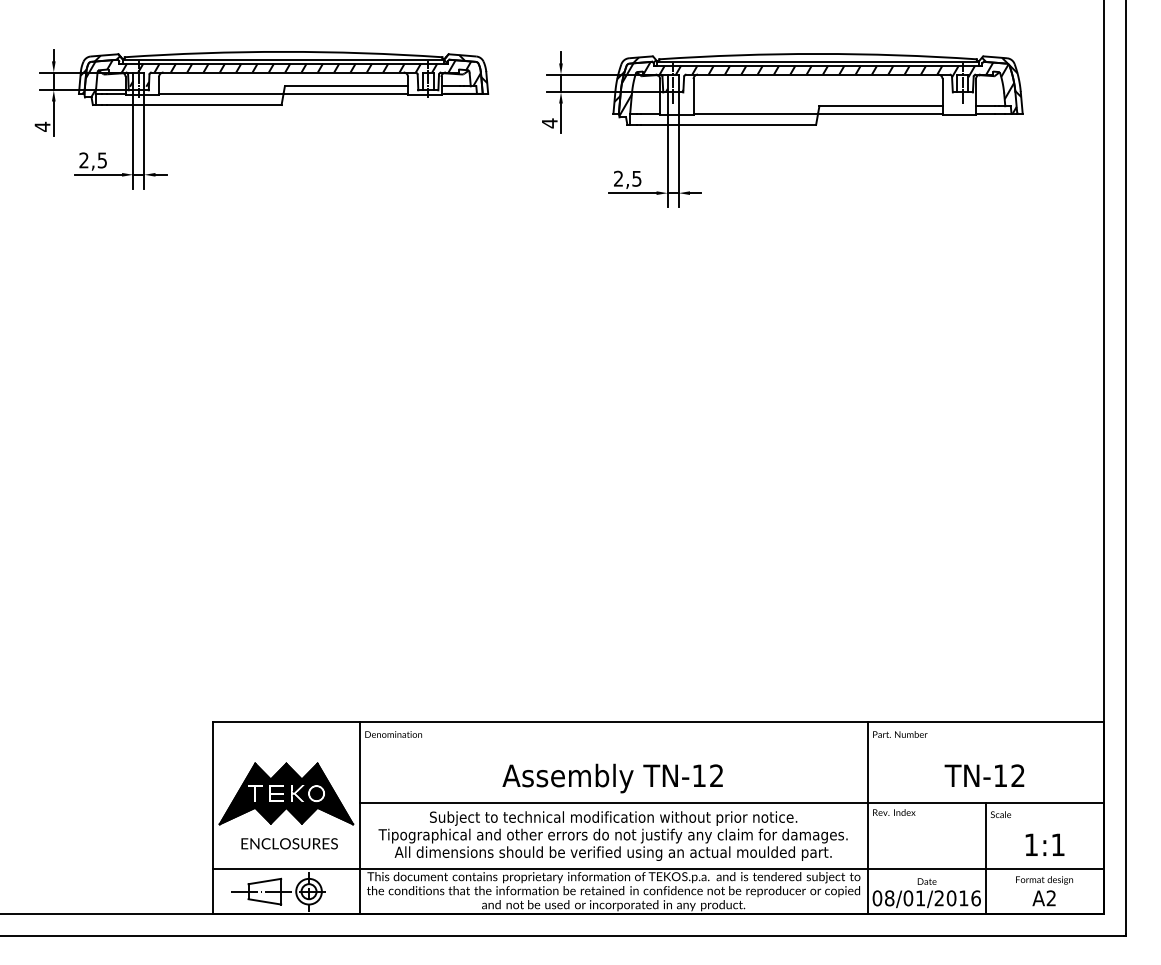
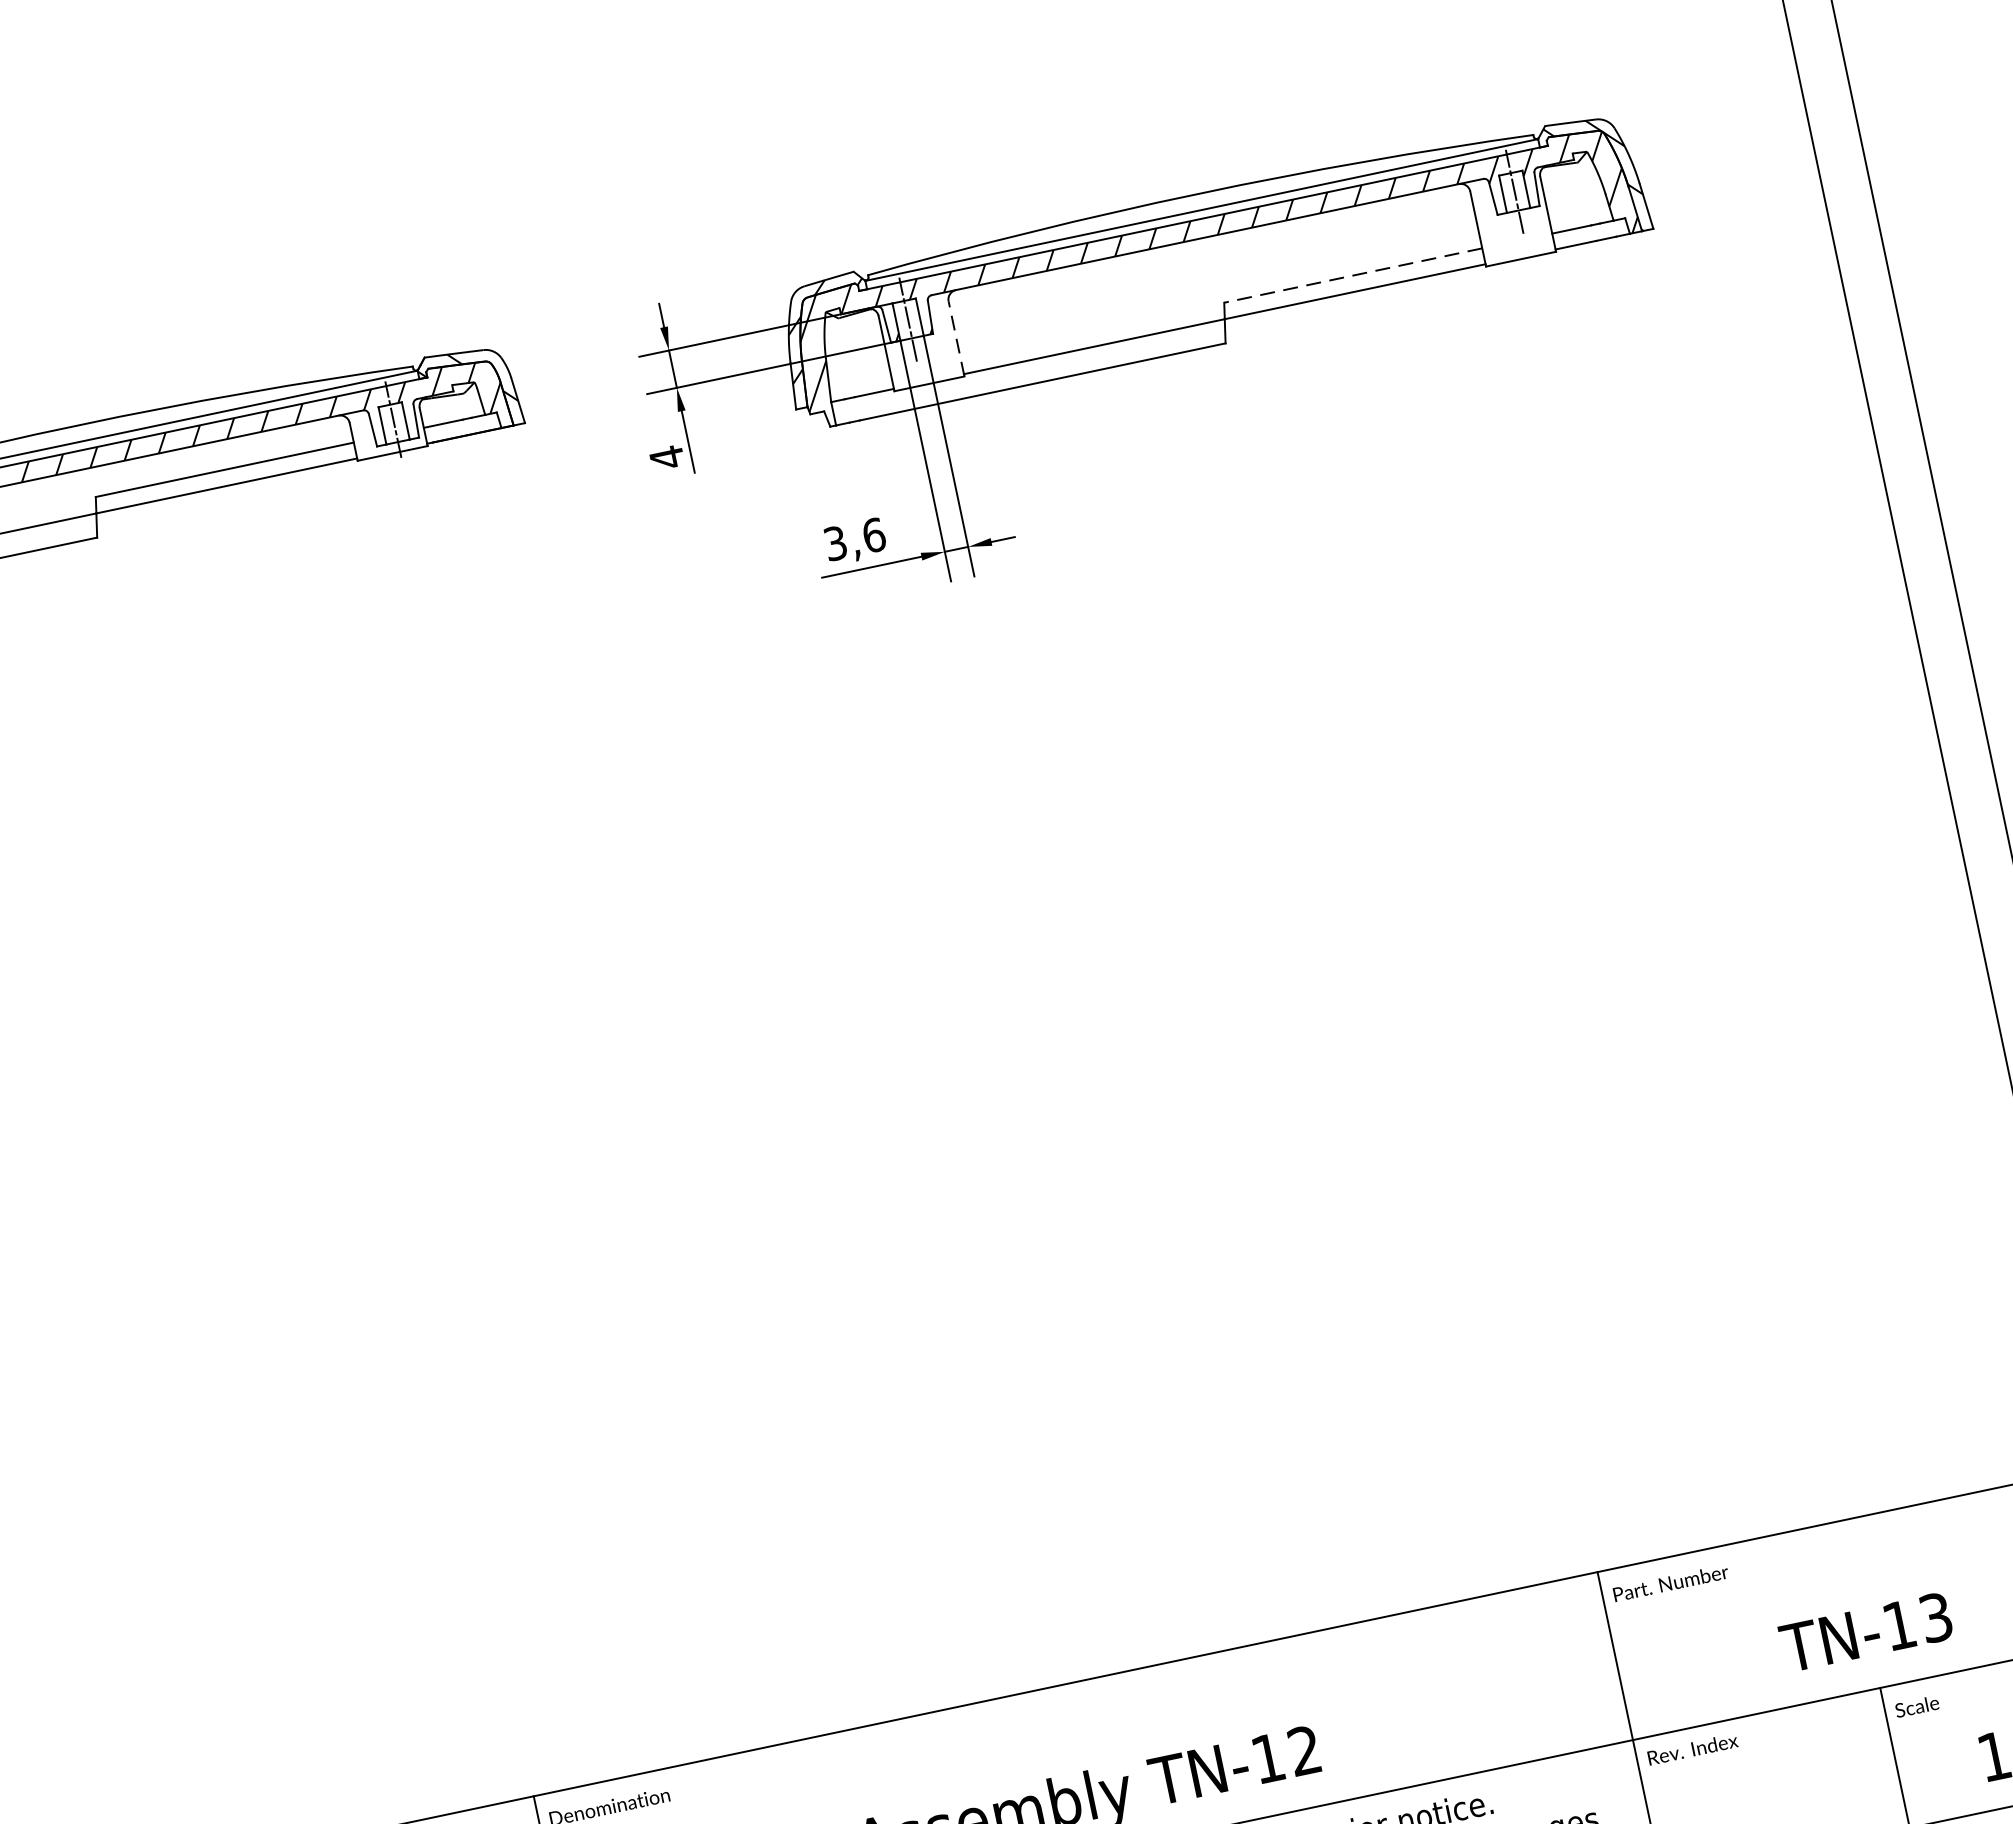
line: (693, 96) -> (956, 337), solid -> dashed
line: (881, 106) -> (1354, 275), solid -> dashed
text: (627, 178) -> (854, 538), 2,5 -> 3,6
text: (1017, 775) -> (1934, 1617), TN-12 -> TN-13

